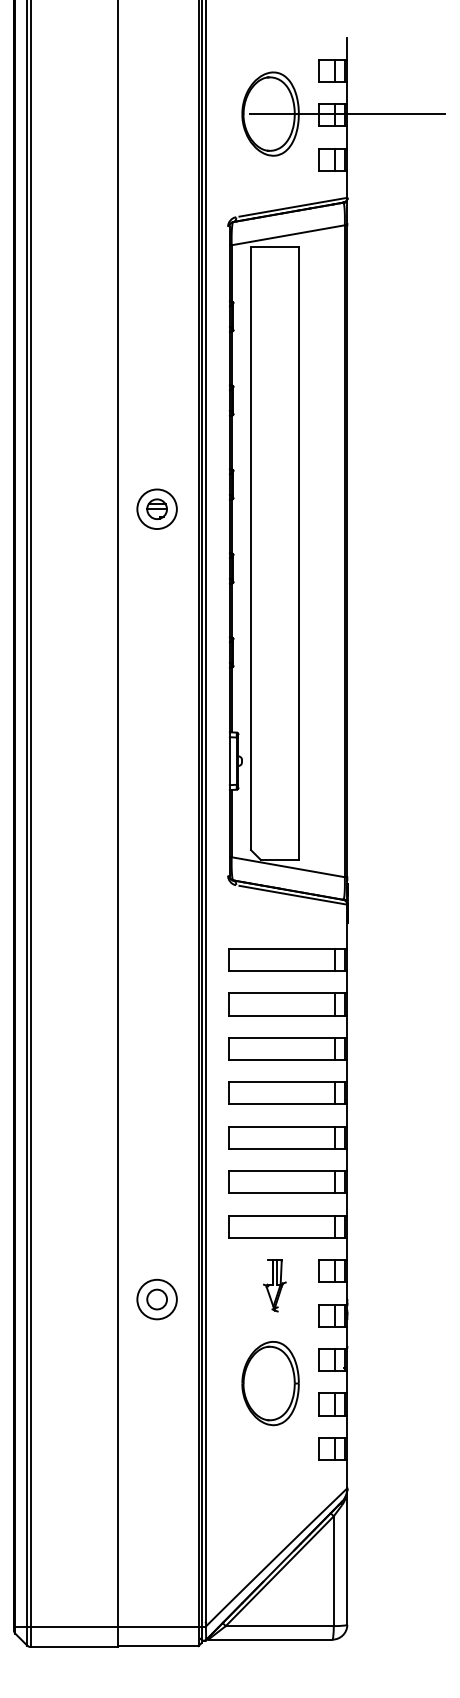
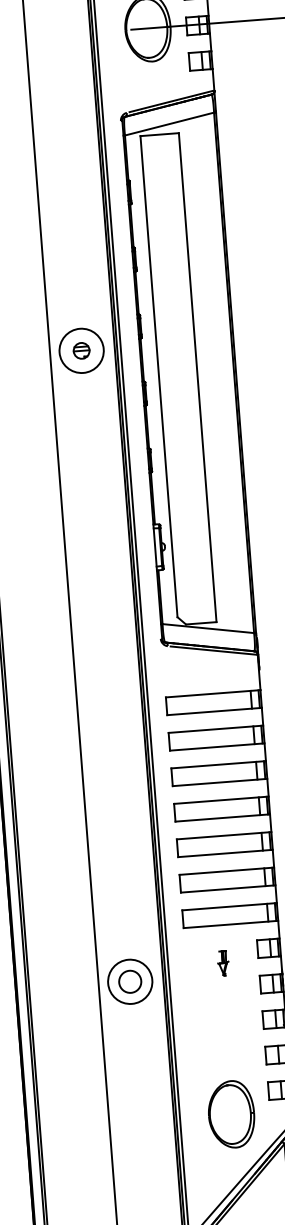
circle: (156, 509) -> (81, 351), size x1.4
part: (274, 1285) -> (223, 963), size x0.6
part: (156, 1299) -> (129, 981), size x1.4
part: (270, 1383) -> (231, 1114), moved

